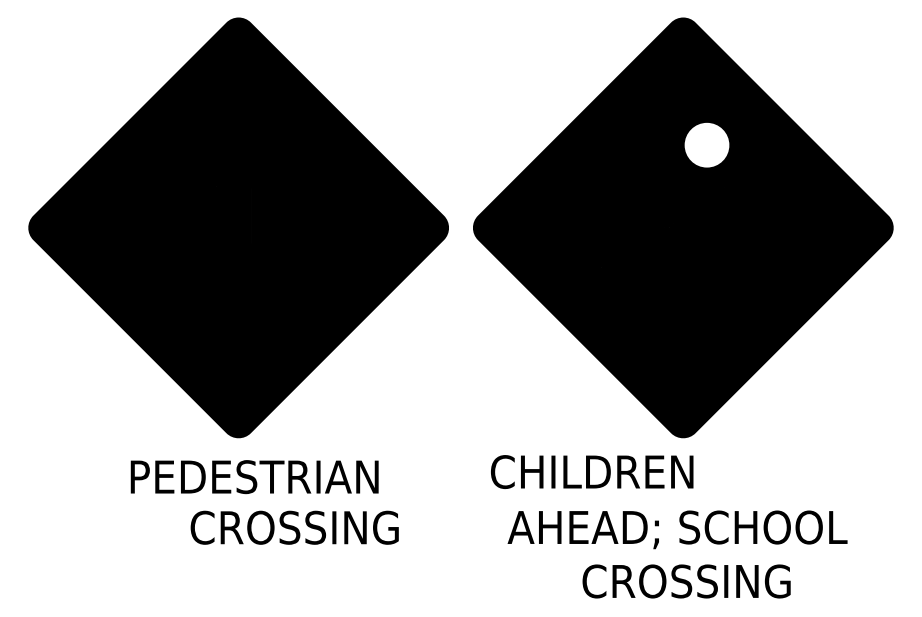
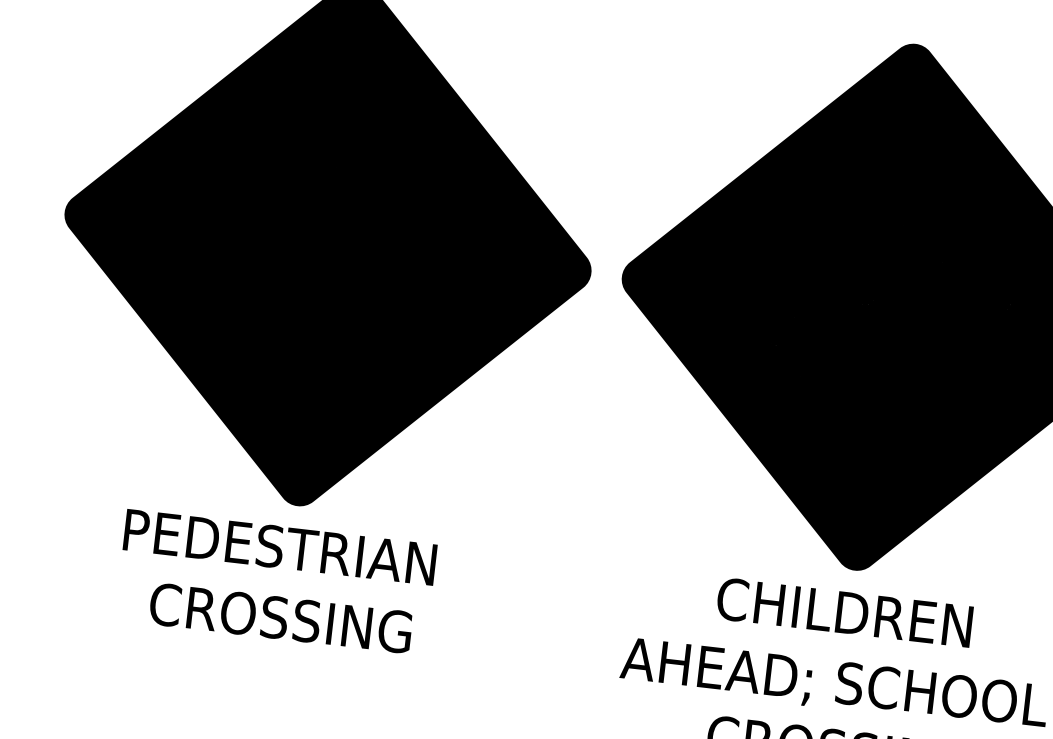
fill: (706, 144) -> (926, 206), added
text: (592, 471) -> (845, 612), moved
text: (254, 477) -> (279, 547), moved
text: (294, 527) -> (280, 617), moved

